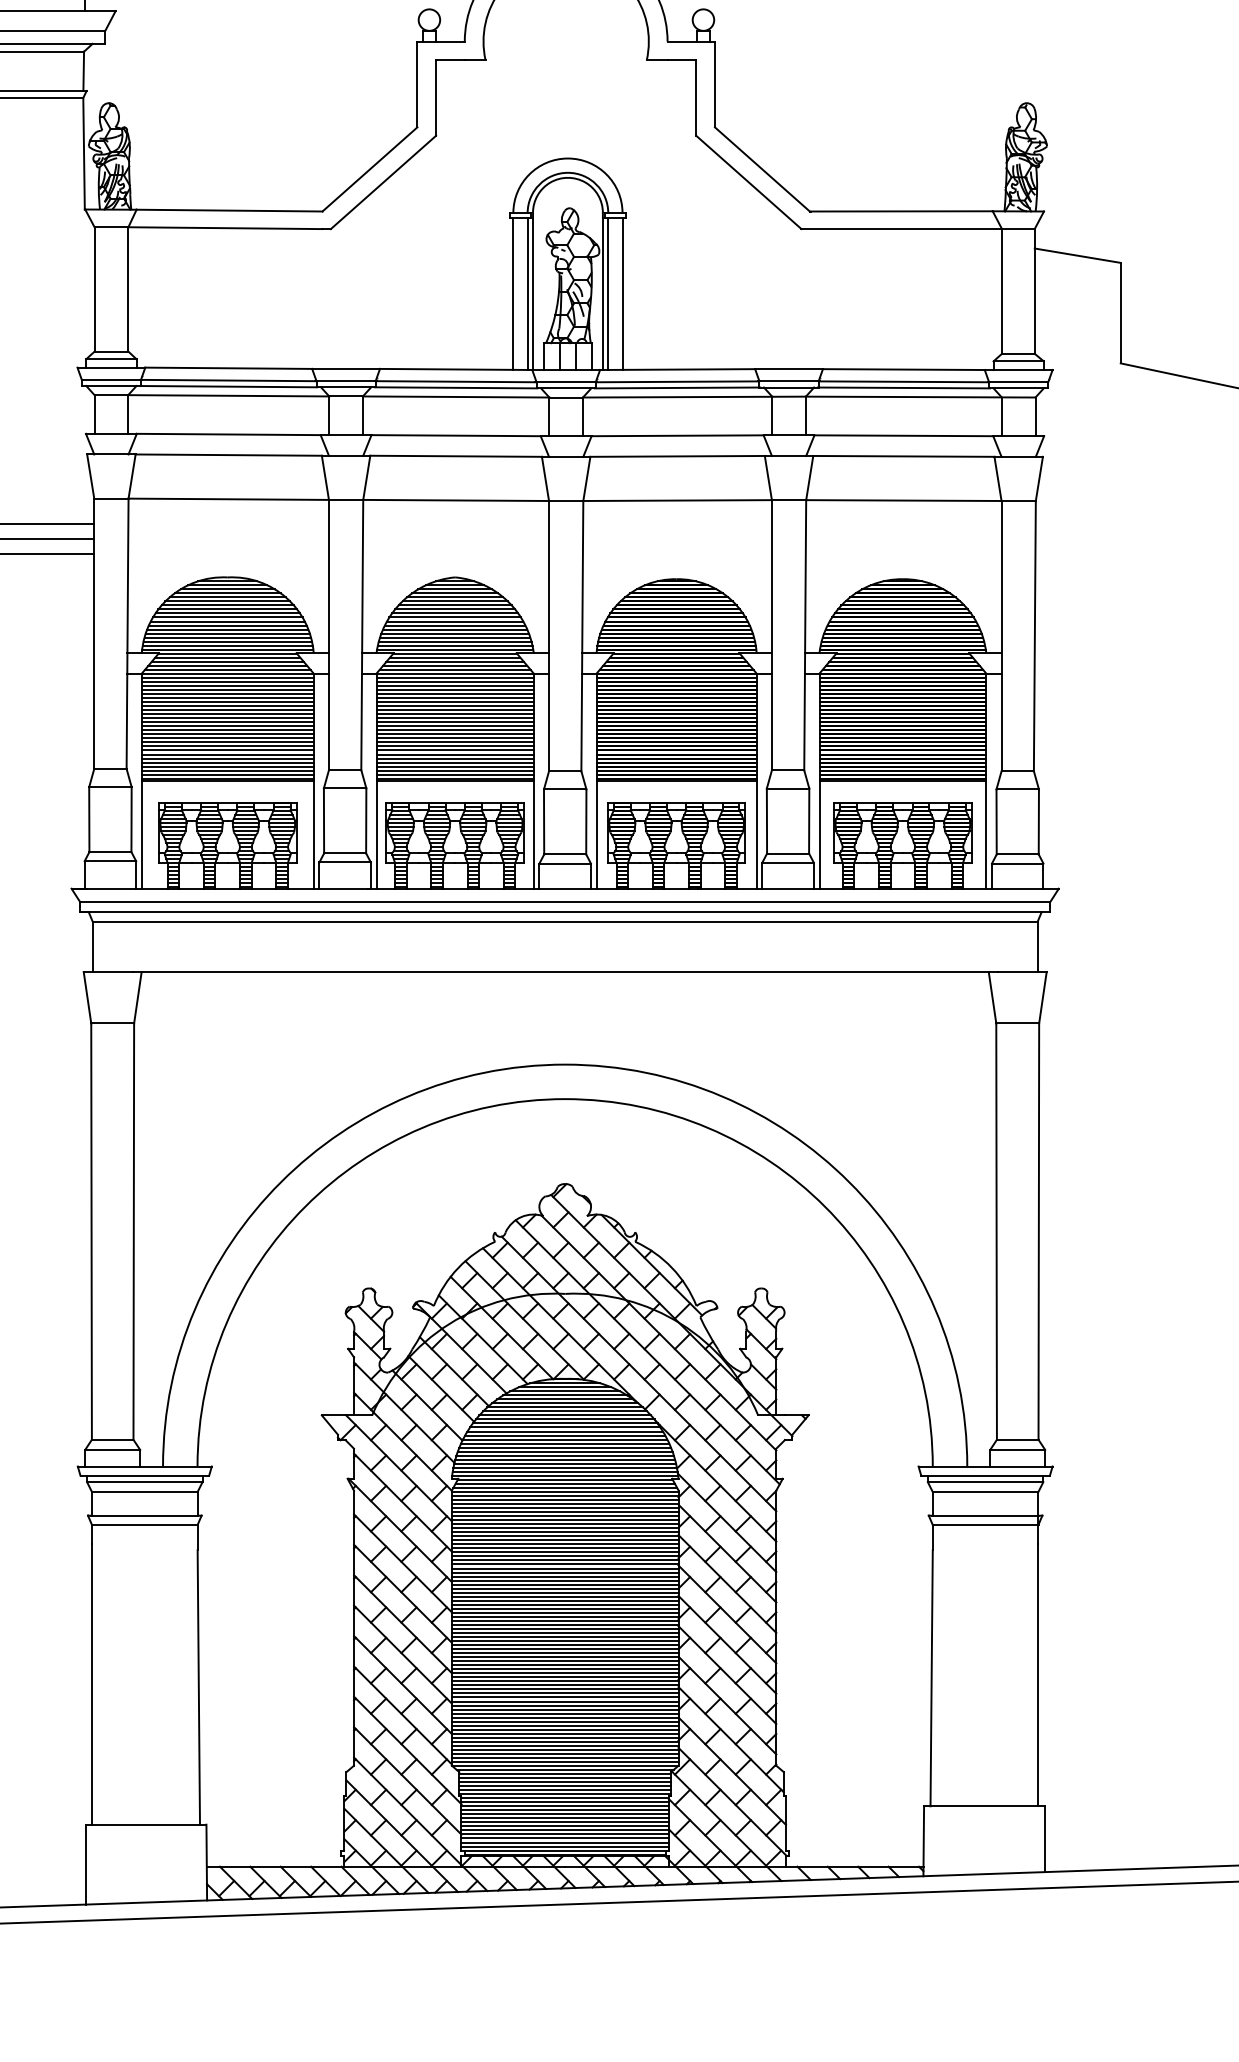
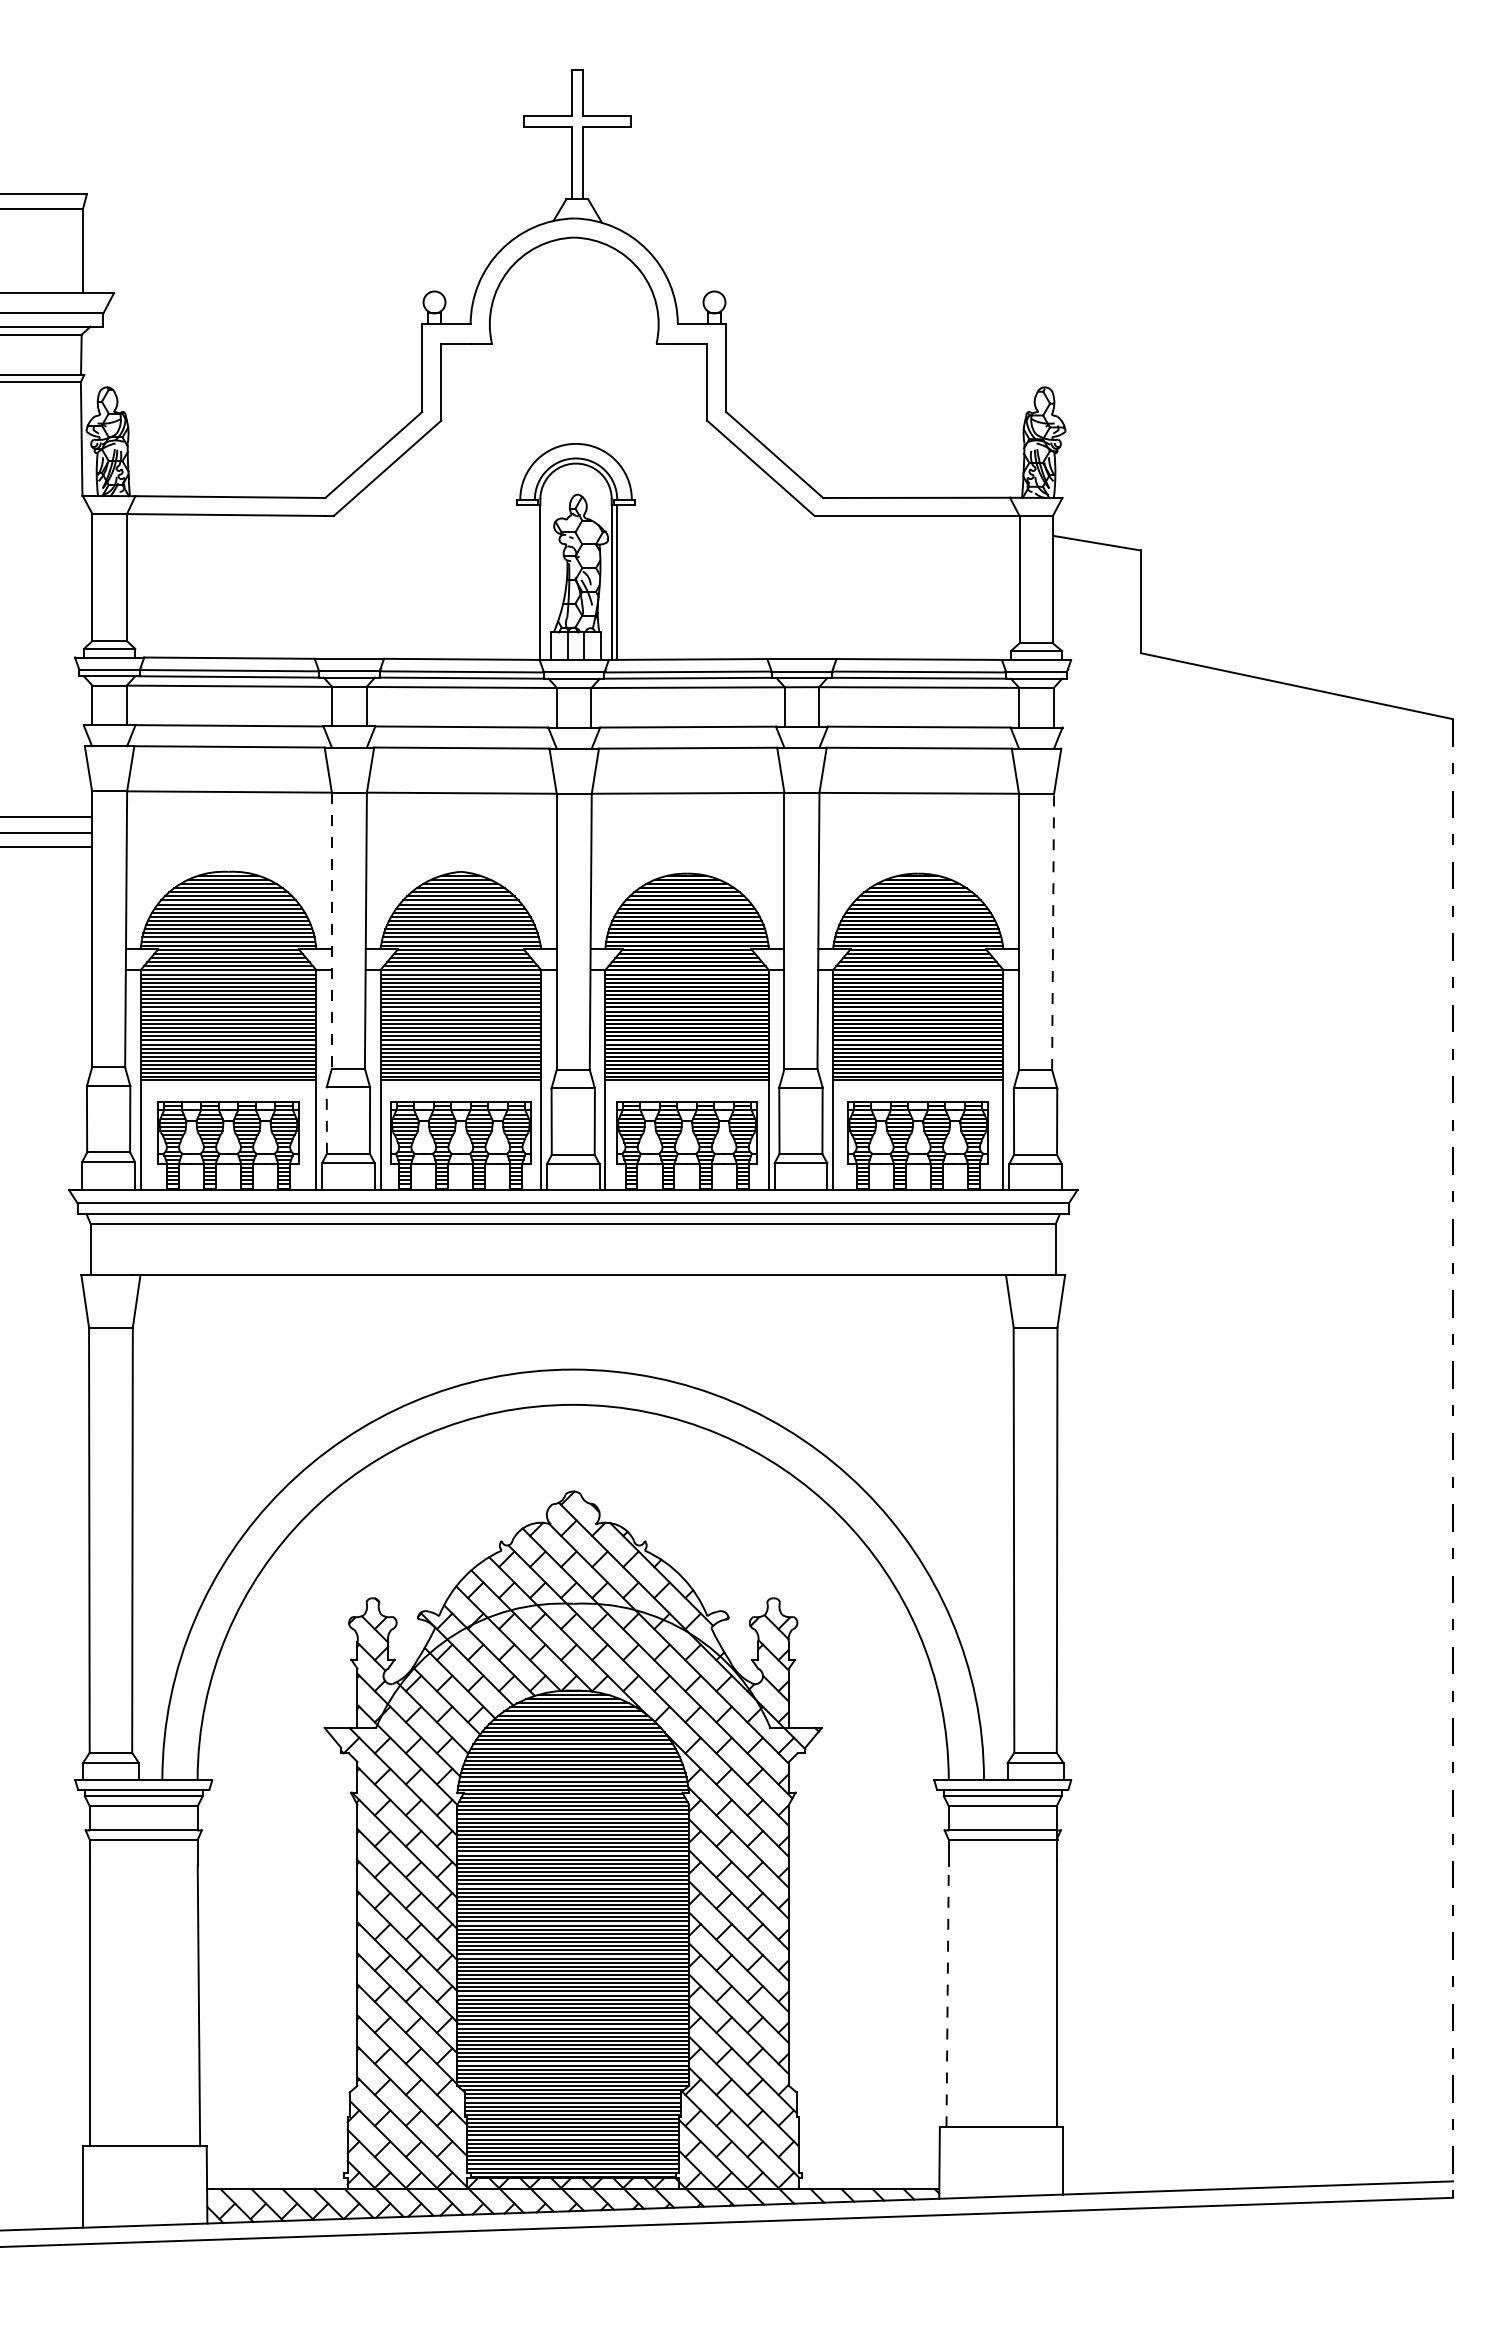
line: (513, 294) -> (520, 582), removed
line: (527, 294) -> (534, 582), removed
line: (622, 294) -> (631, 582), removed
line: (328, 635) -> (331, 931), solid -> dashed
line: (1035, 635) -> (1053, 931), solid -> dashed
line: (323, 820) -> (326, 1120), solid -> dashed
line: (931, 1678) -> (947, 1996), solid -> dashed

